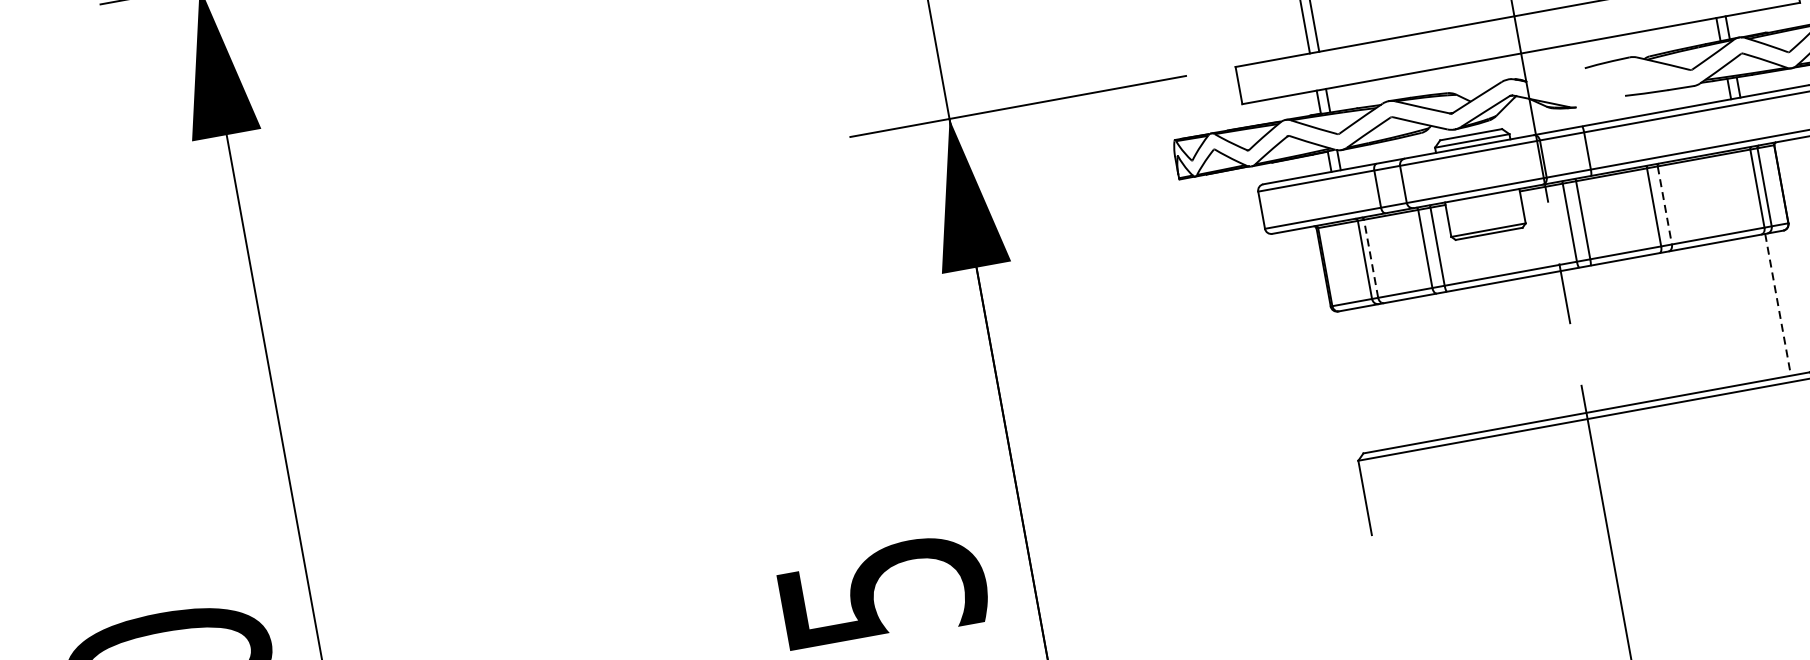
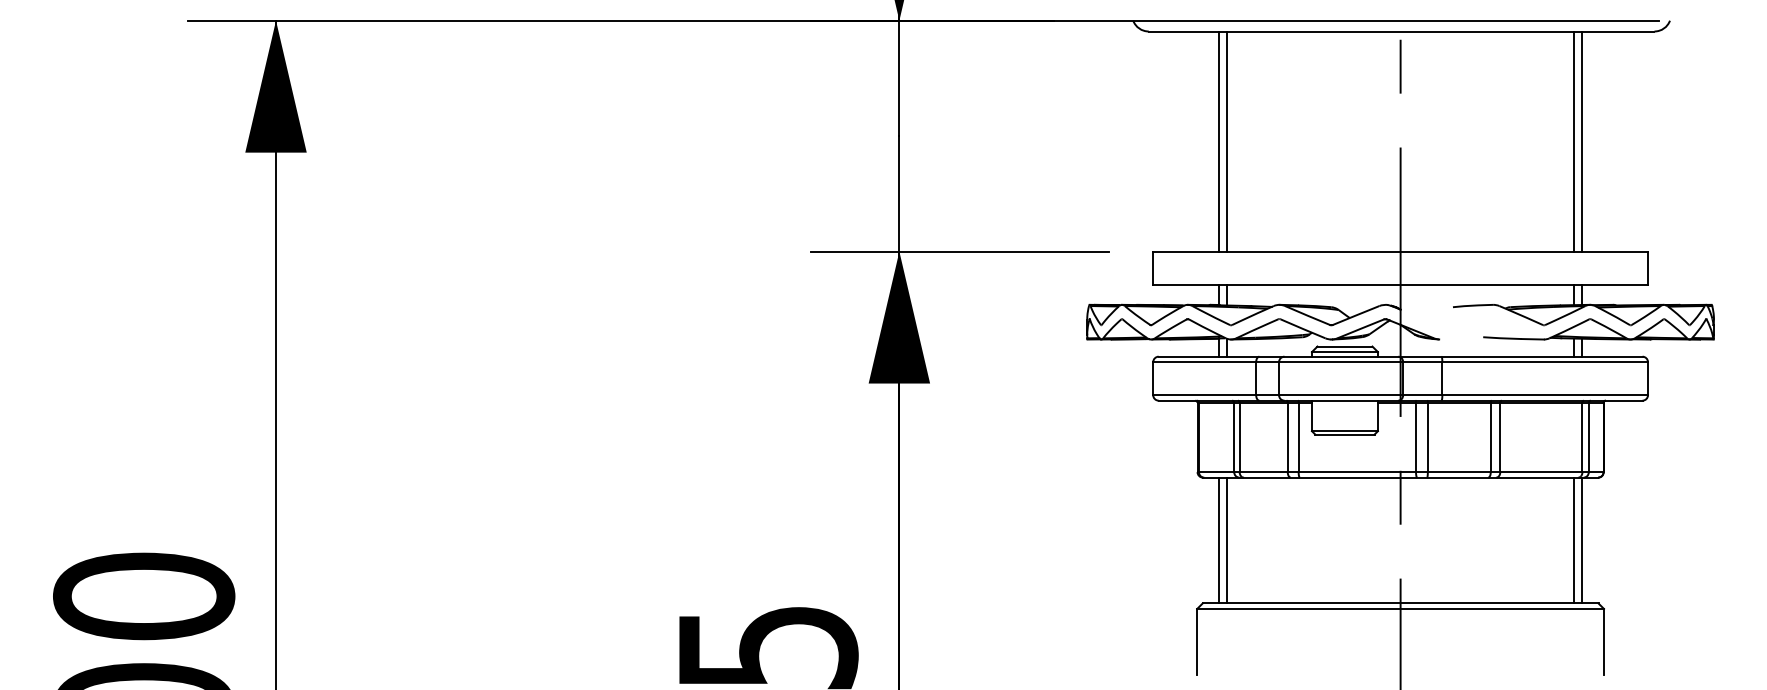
line: (1665, 205) -> (1500, 437), dashed -> solid
line: (1370, 258) -> (1239, 437), dashed -> solid
line: (1778, 304) -> (1582, 540), dashed -> solid
line: (1768, 306) -> (1573, 540), added
line: (1378, 377) -> (1227, 540), added
line: (1369, 379) -> (1219, 540), added

